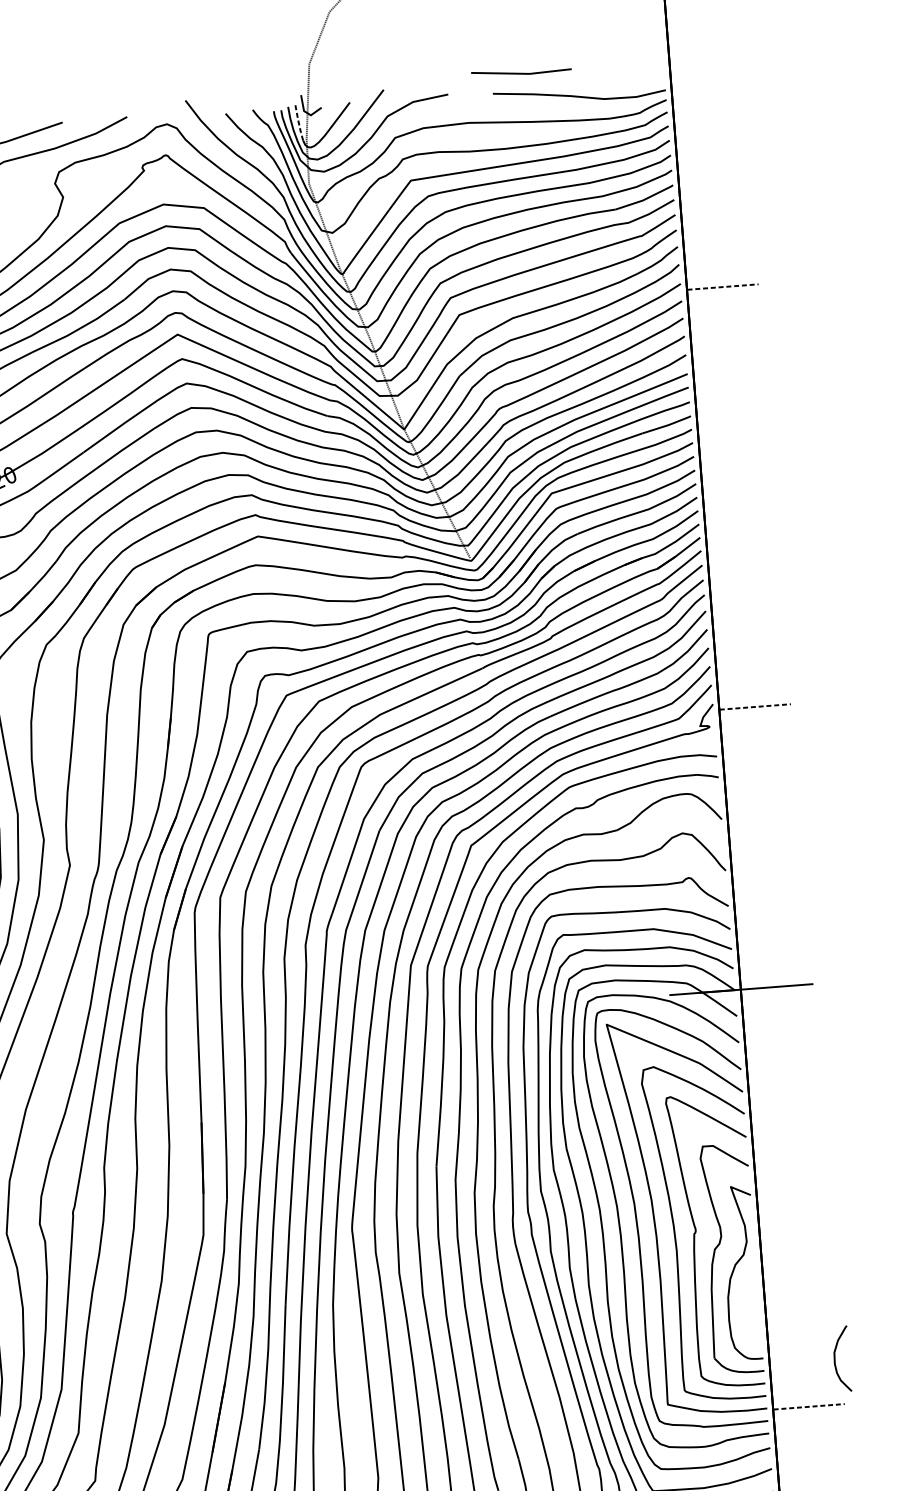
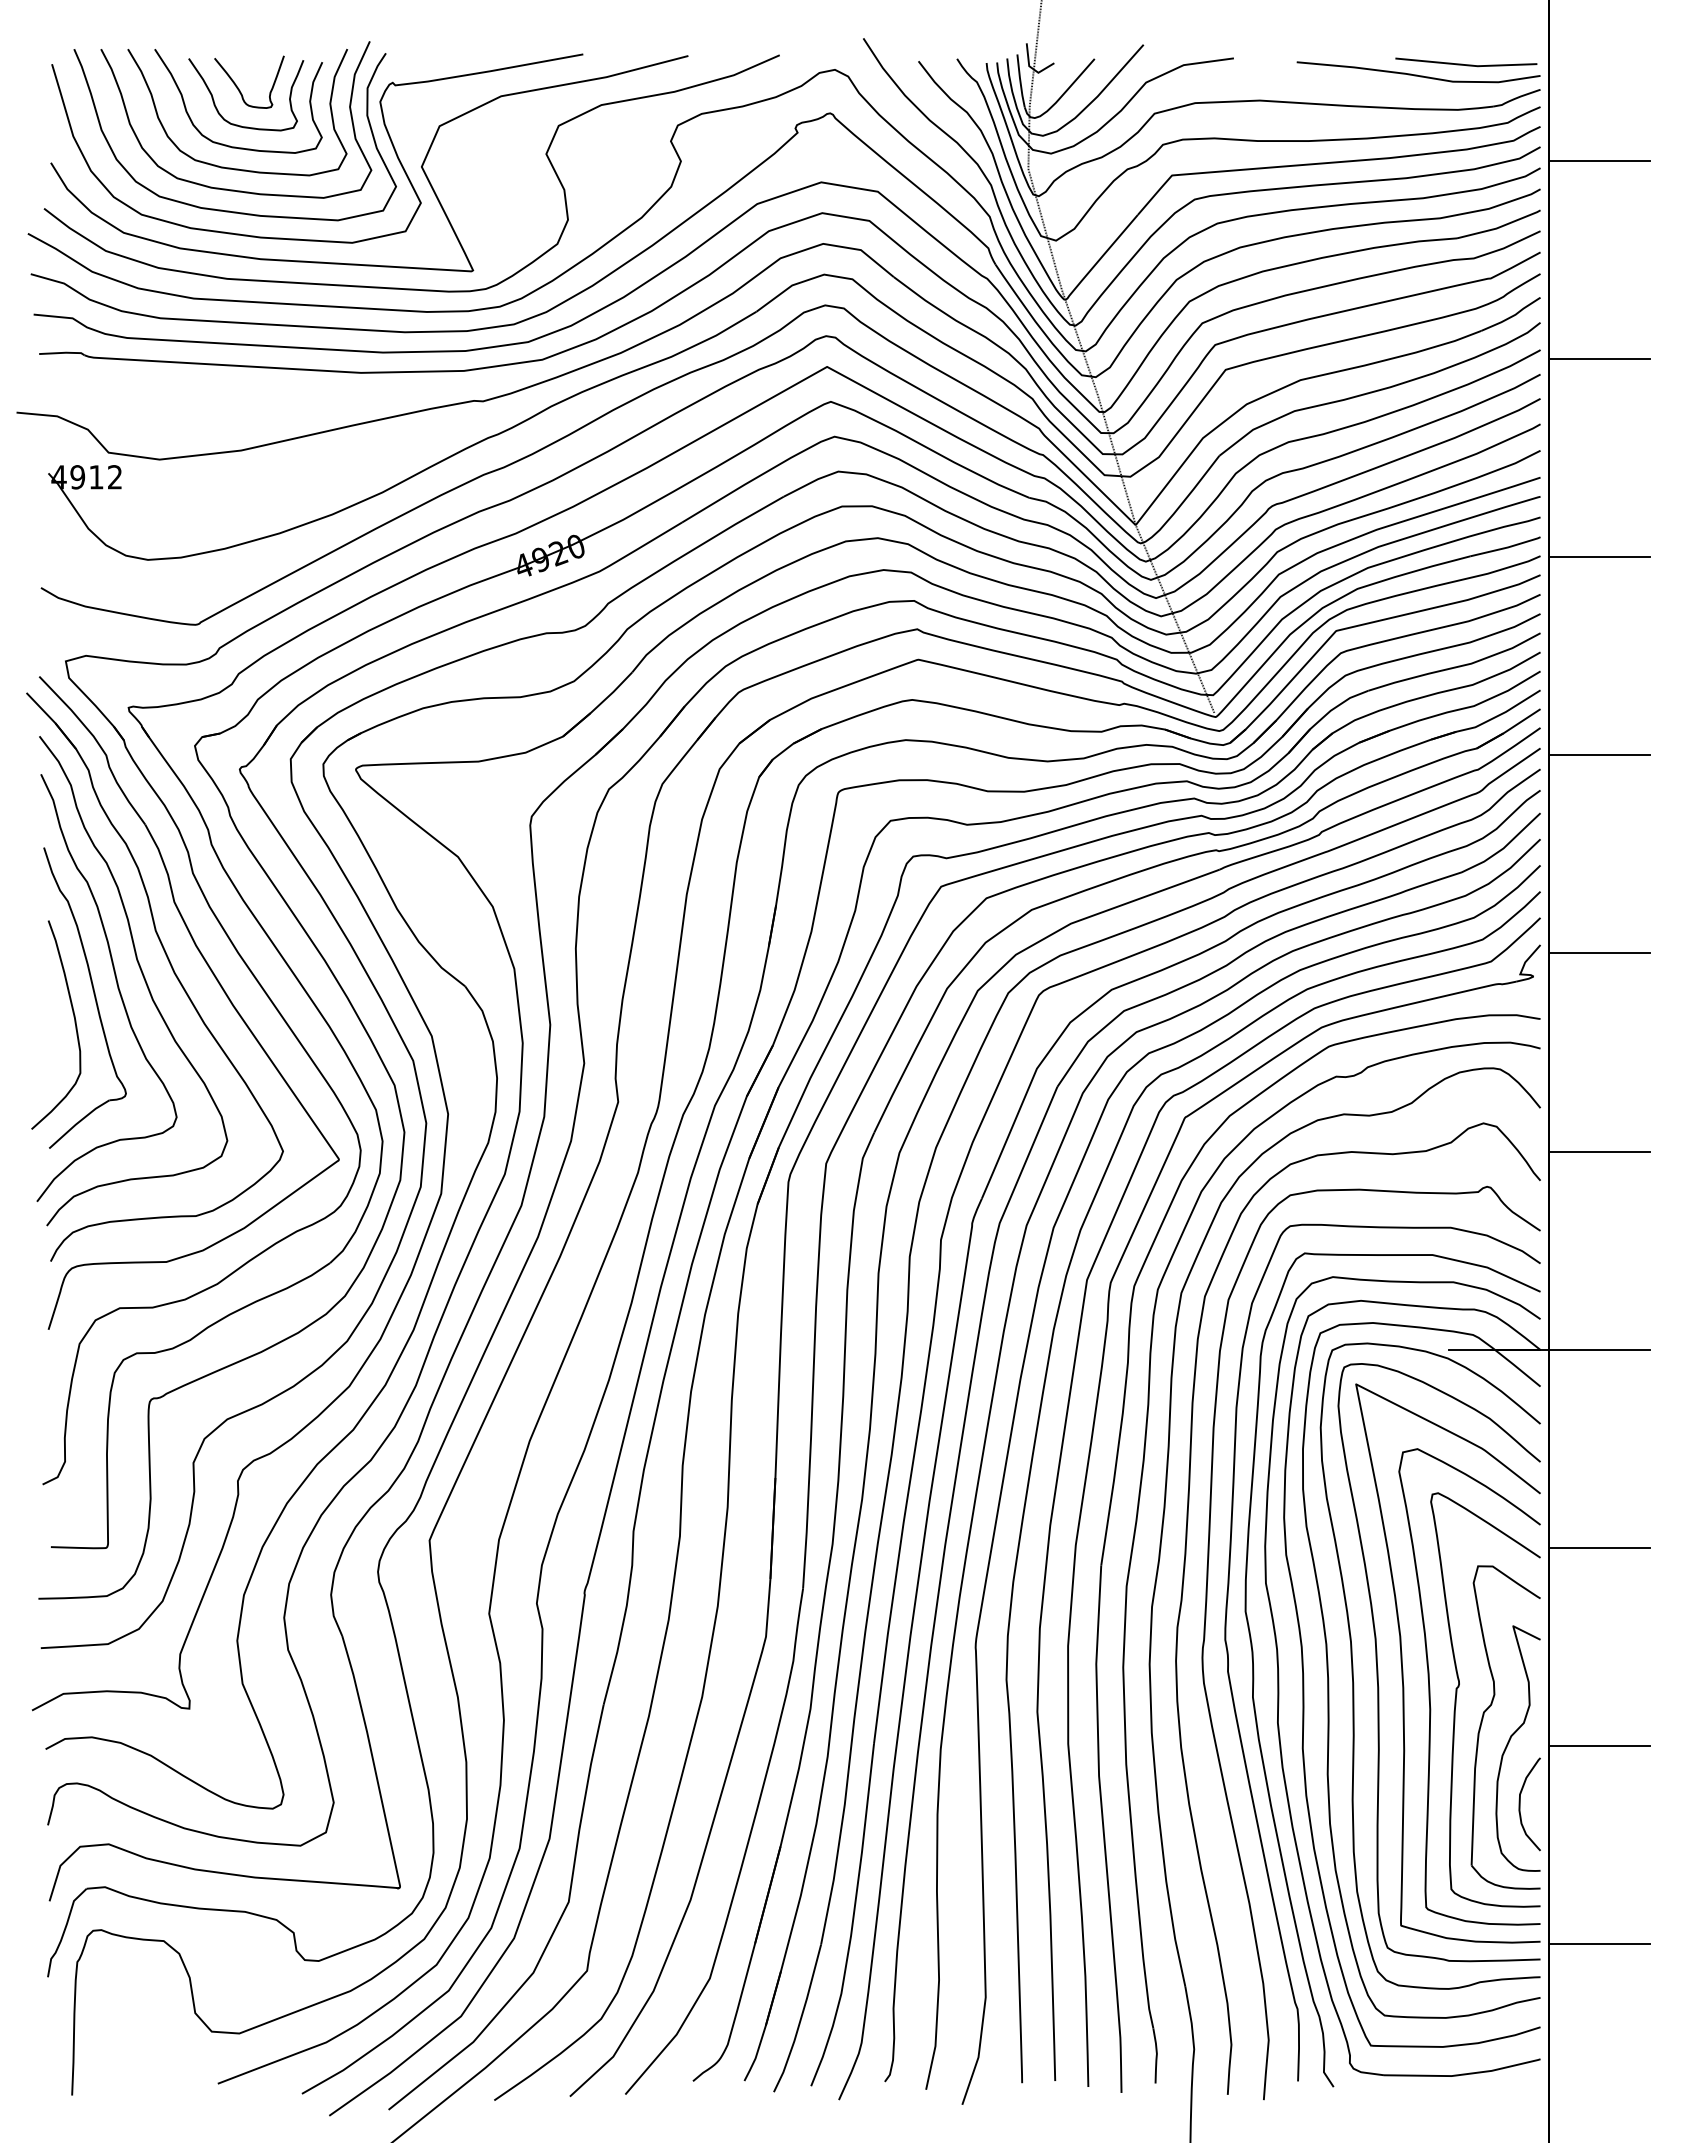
line: (521, 73) -> (1466, 64), moved
line: (298, 121) -> (1020, 80), dashed -> solid
line: (712, 146) -> (1599, 160), added
line: (723, 287) -> (1600, 359), dashed -> solid
line: (733, 427) -> (1599, 557), added
line: (744, 567) -> (1599, 755), added
line: (755, 706) -> (1600, 953), dashed -> solid
line: (765, 846) -> (1599, 1151), added
line: (787, 1126) -> (1599, 1547), added
line: (798, 1266) -> (1599, 1745), added
curve: (835, 1359) -> (1520, 1804), moved
line: (809, 1406) -> (1600, 1943), dashed -> solid

